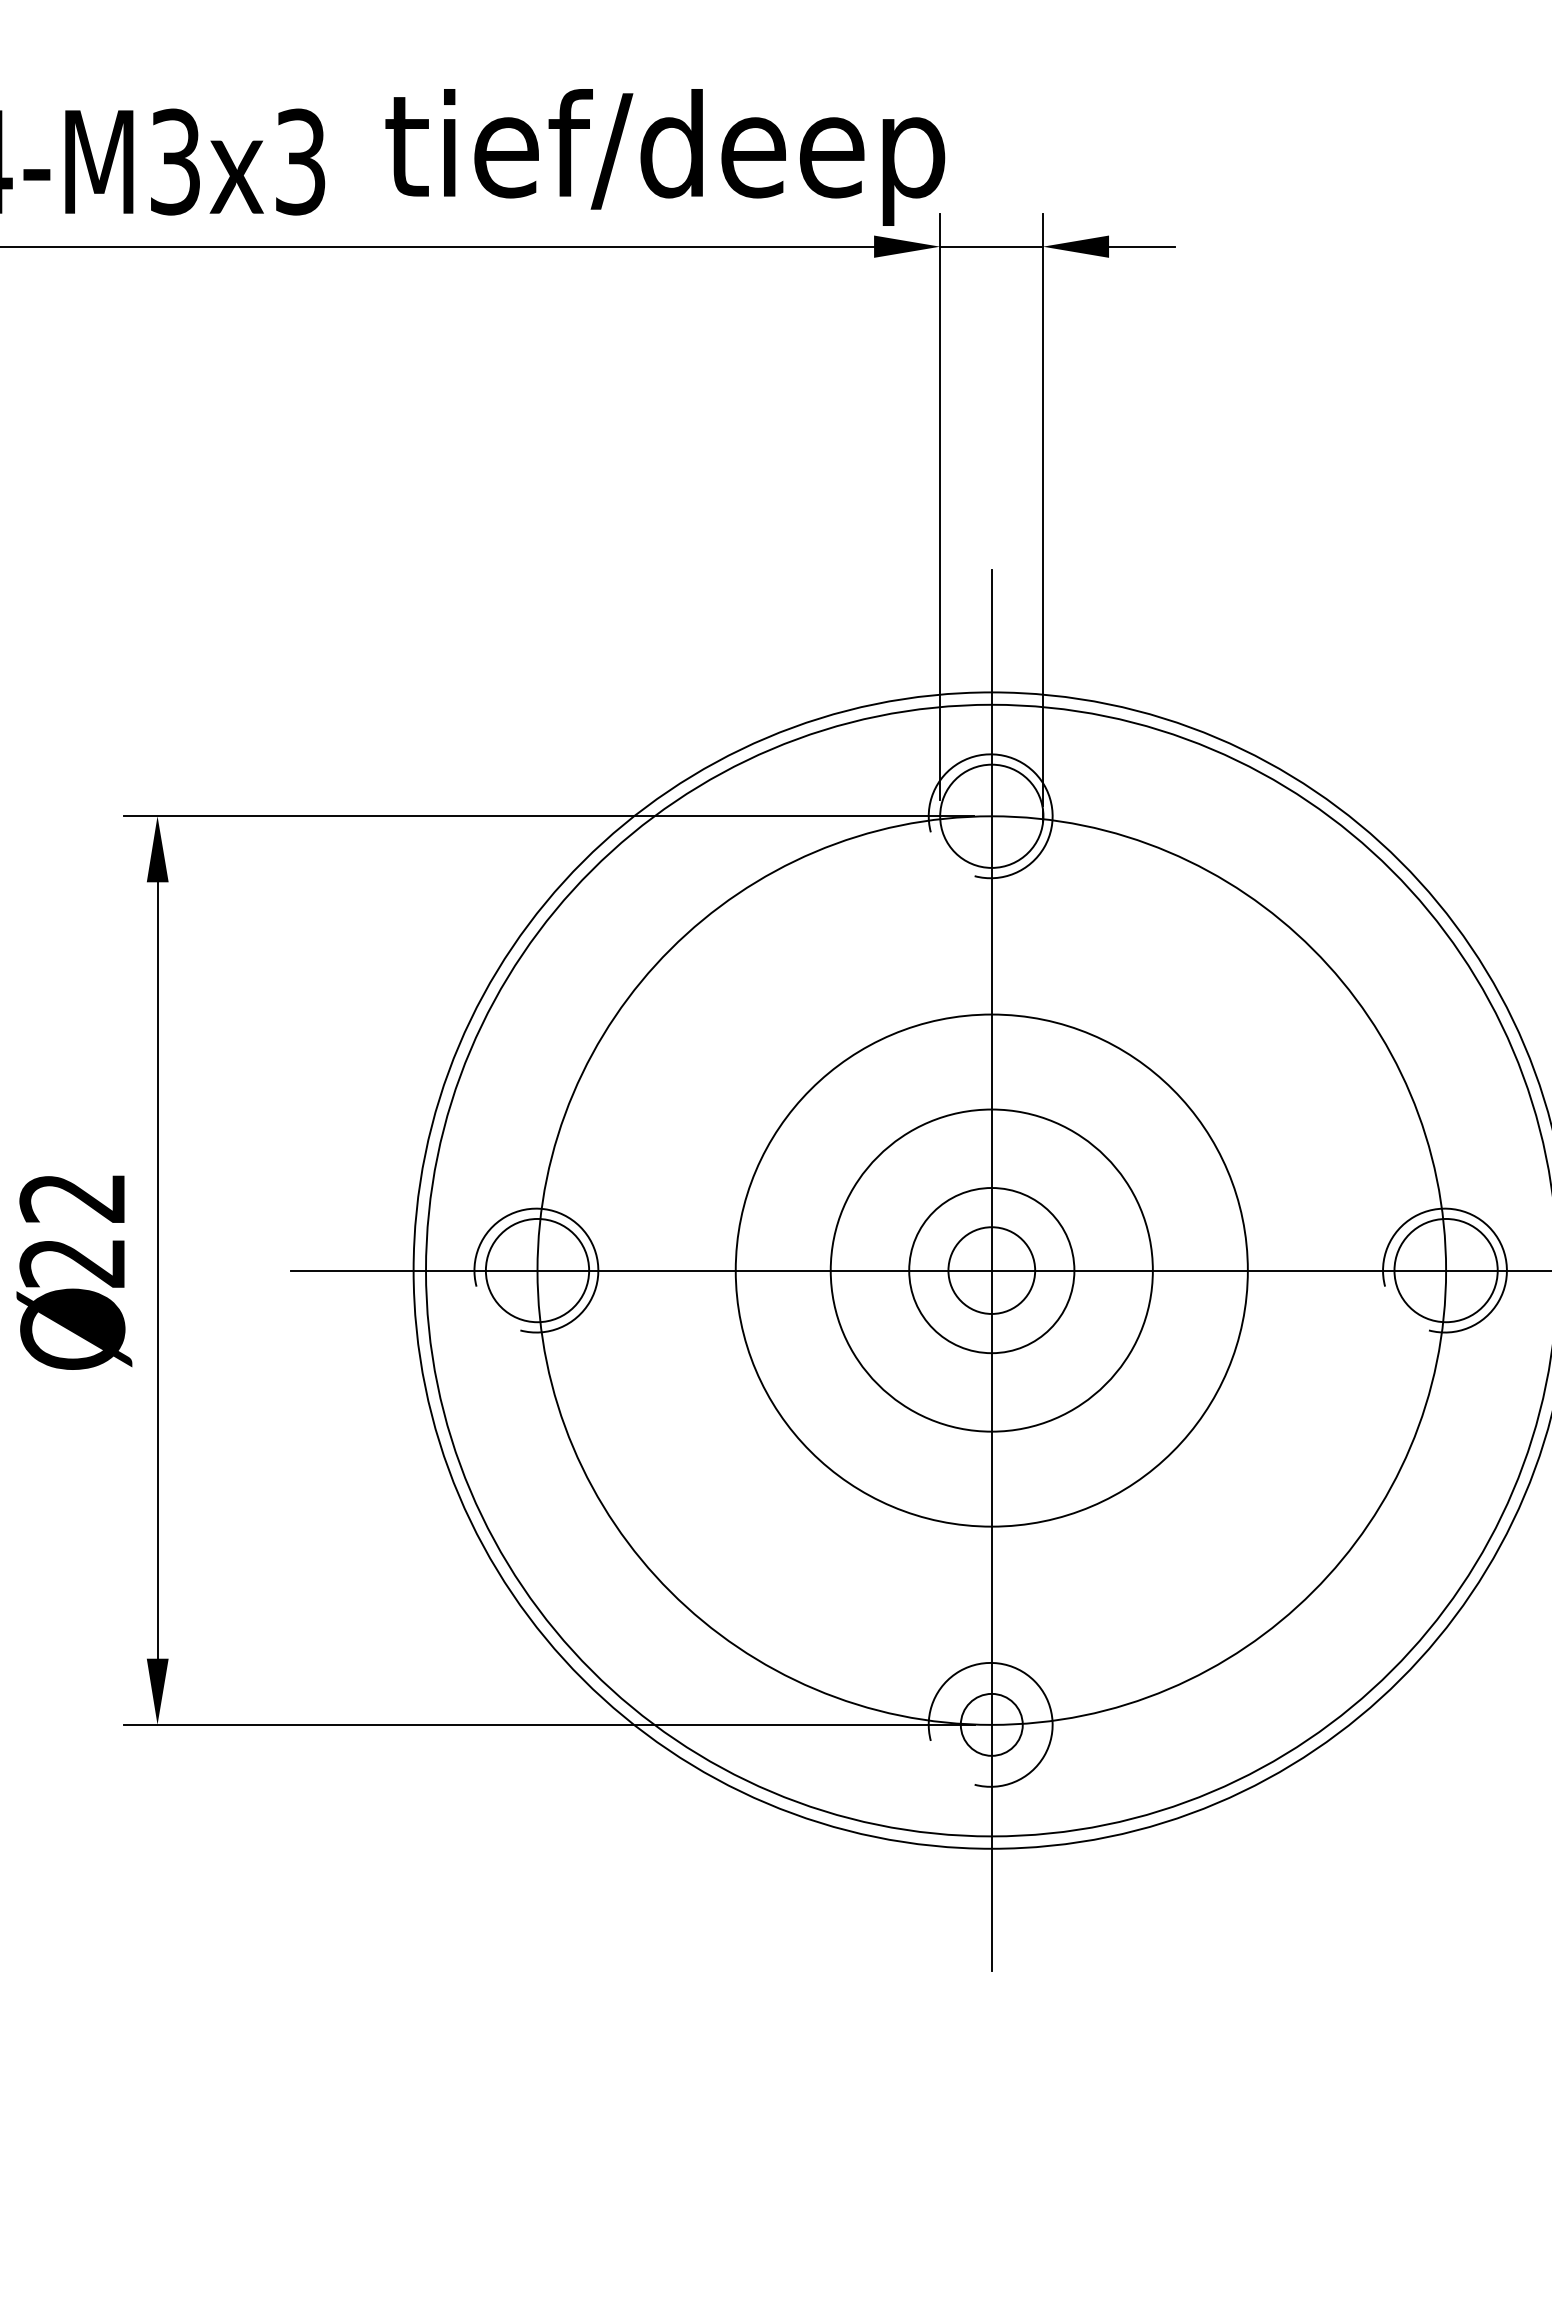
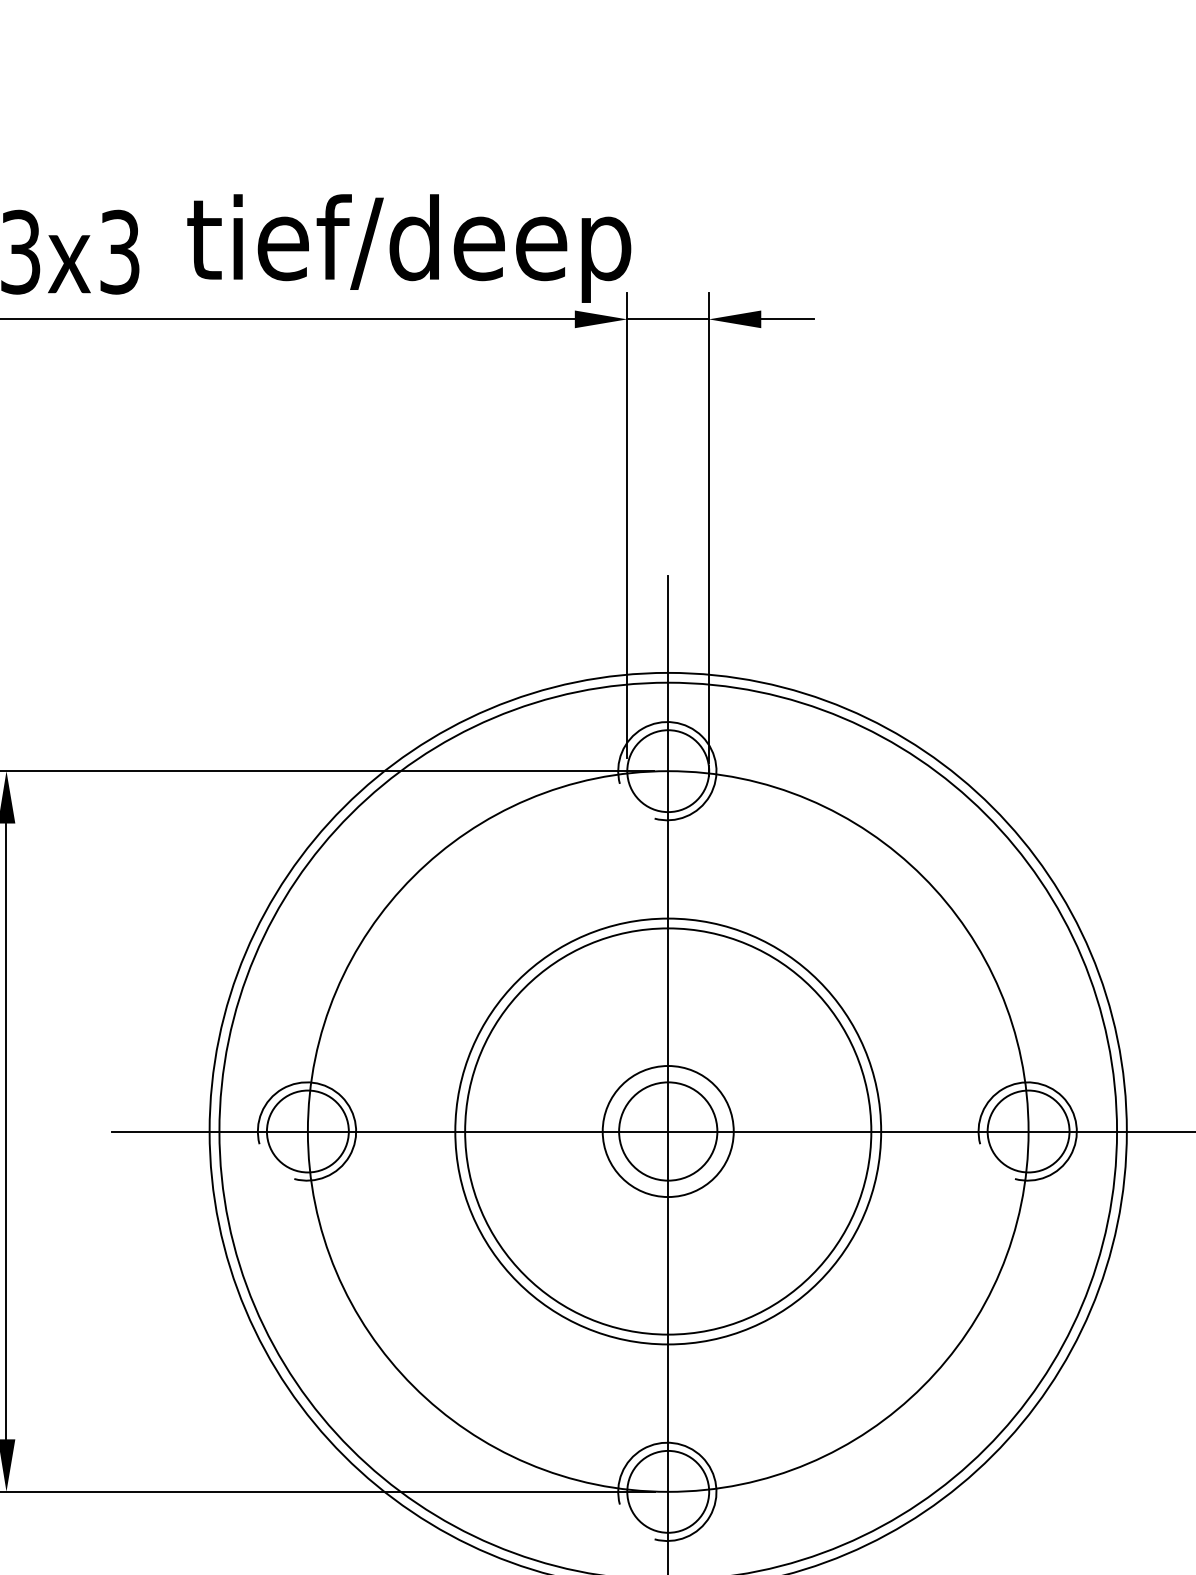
circle: (991, 1270) -> (667, 1131), size x1.43
circle: (991, 1270) -> (667, 1131), size x1.67
circle: (991, 1724) -> (667, 1491), size x1.67

